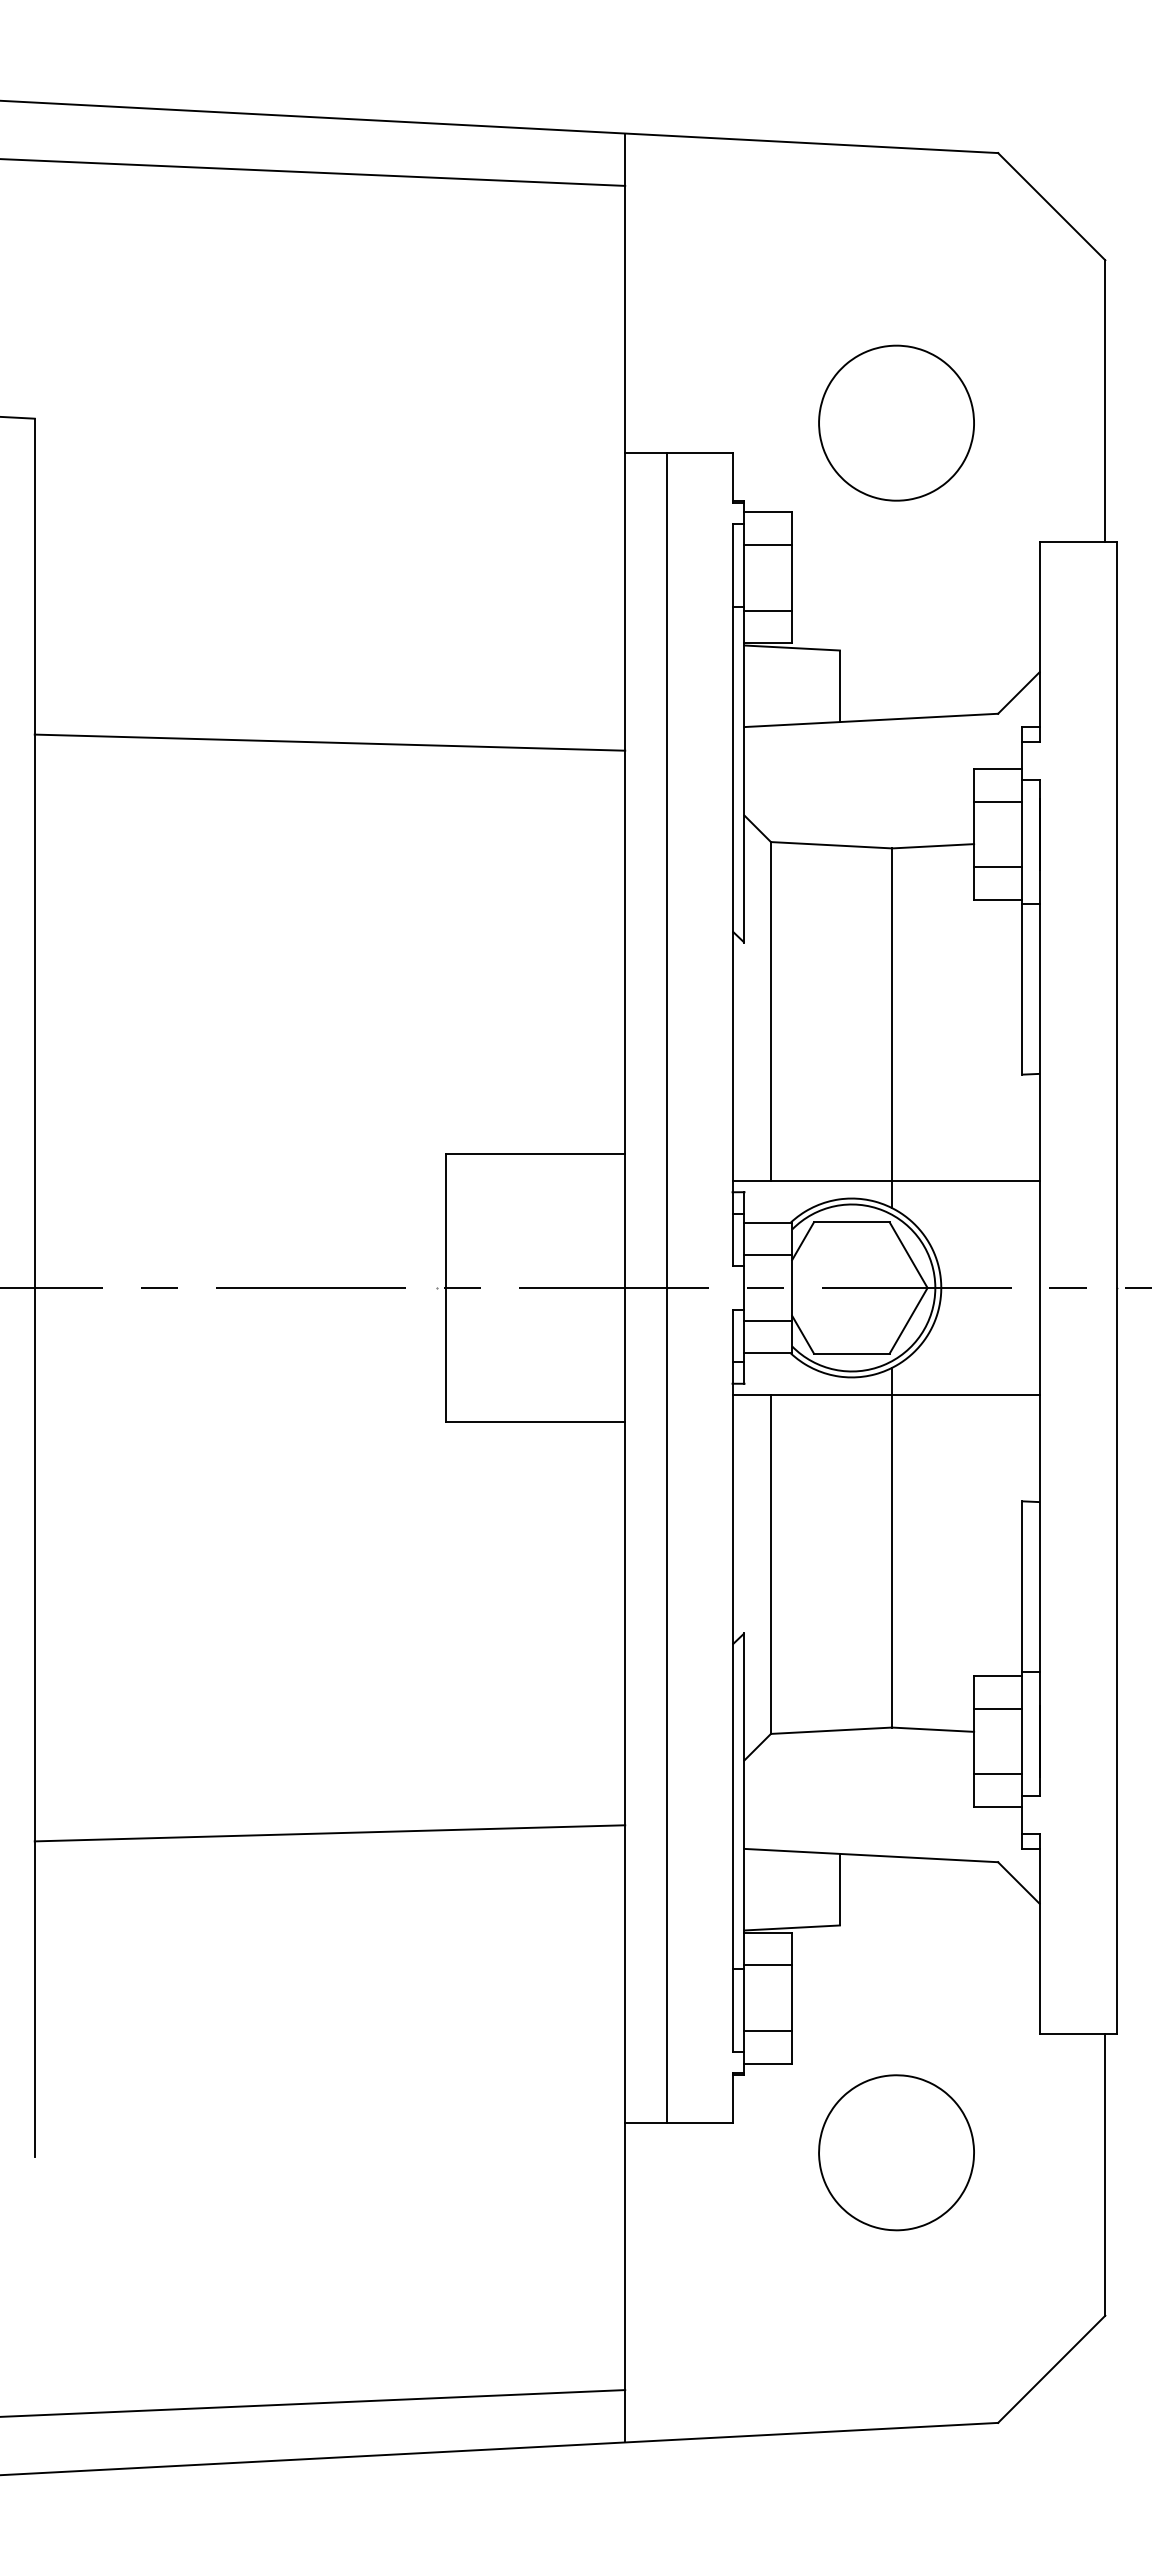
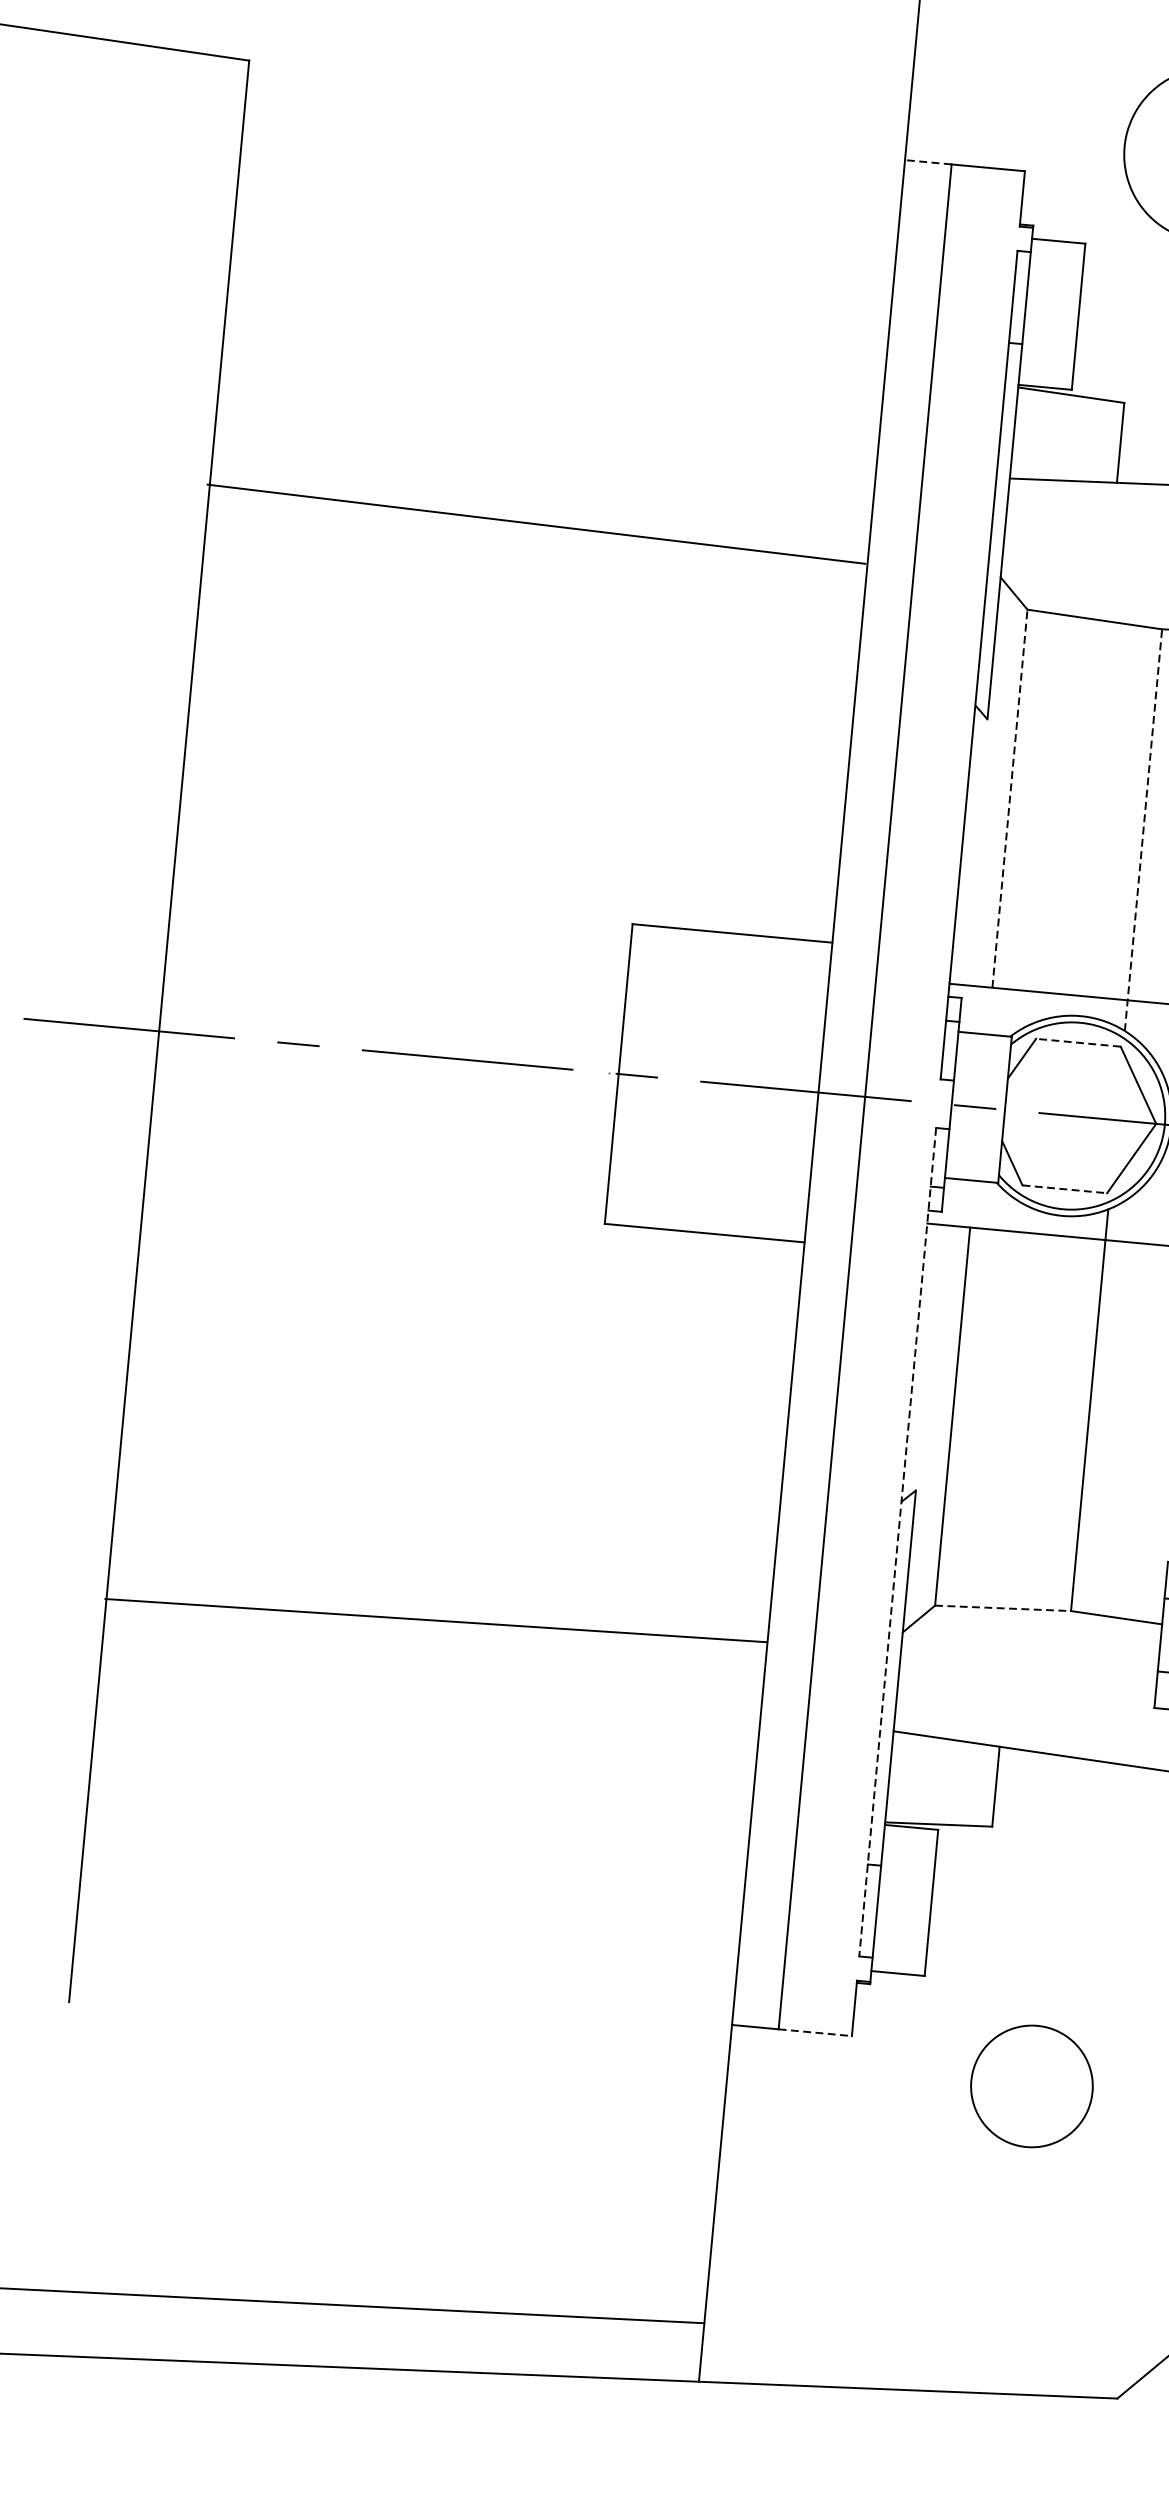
line: (646, 453) -> (928, 162), solid -> dashed
line: (768, 545) -> (1055, 278), removed
line: (768, 610) -> (1048, 350), removed
line: (329, 742) -> (535, 524), moved
line: (770, 1010) -> (1009, 797), solid -> dashed
line: (892, 1028) -> (1143, 830), solid -> dashed
line: (851, 1222) -> (1078, 1042), solid -> dashed
line: (768, 1255) -> (981, 1071), removed
line: (768, 1320) -> (975, 1143), removed
line: (851, 1353) -> (1064, 1189), solid -> dashed
line: (732, 1680) -> (897, 1541), solid -> dashed
line: (831, 1730) -> (1003, 1608), solid -> dashed
line: (329, 1833) -> (435, 1620), moved
line: (768, 1965) -> (908, 1863), removed
line: (768, 2030) -> (901, 1936), removed
line: (699, 2122) -> (815, 2032), solid -> dashed
part: (896, 2152) -> (1031, 2086), size x0.7

